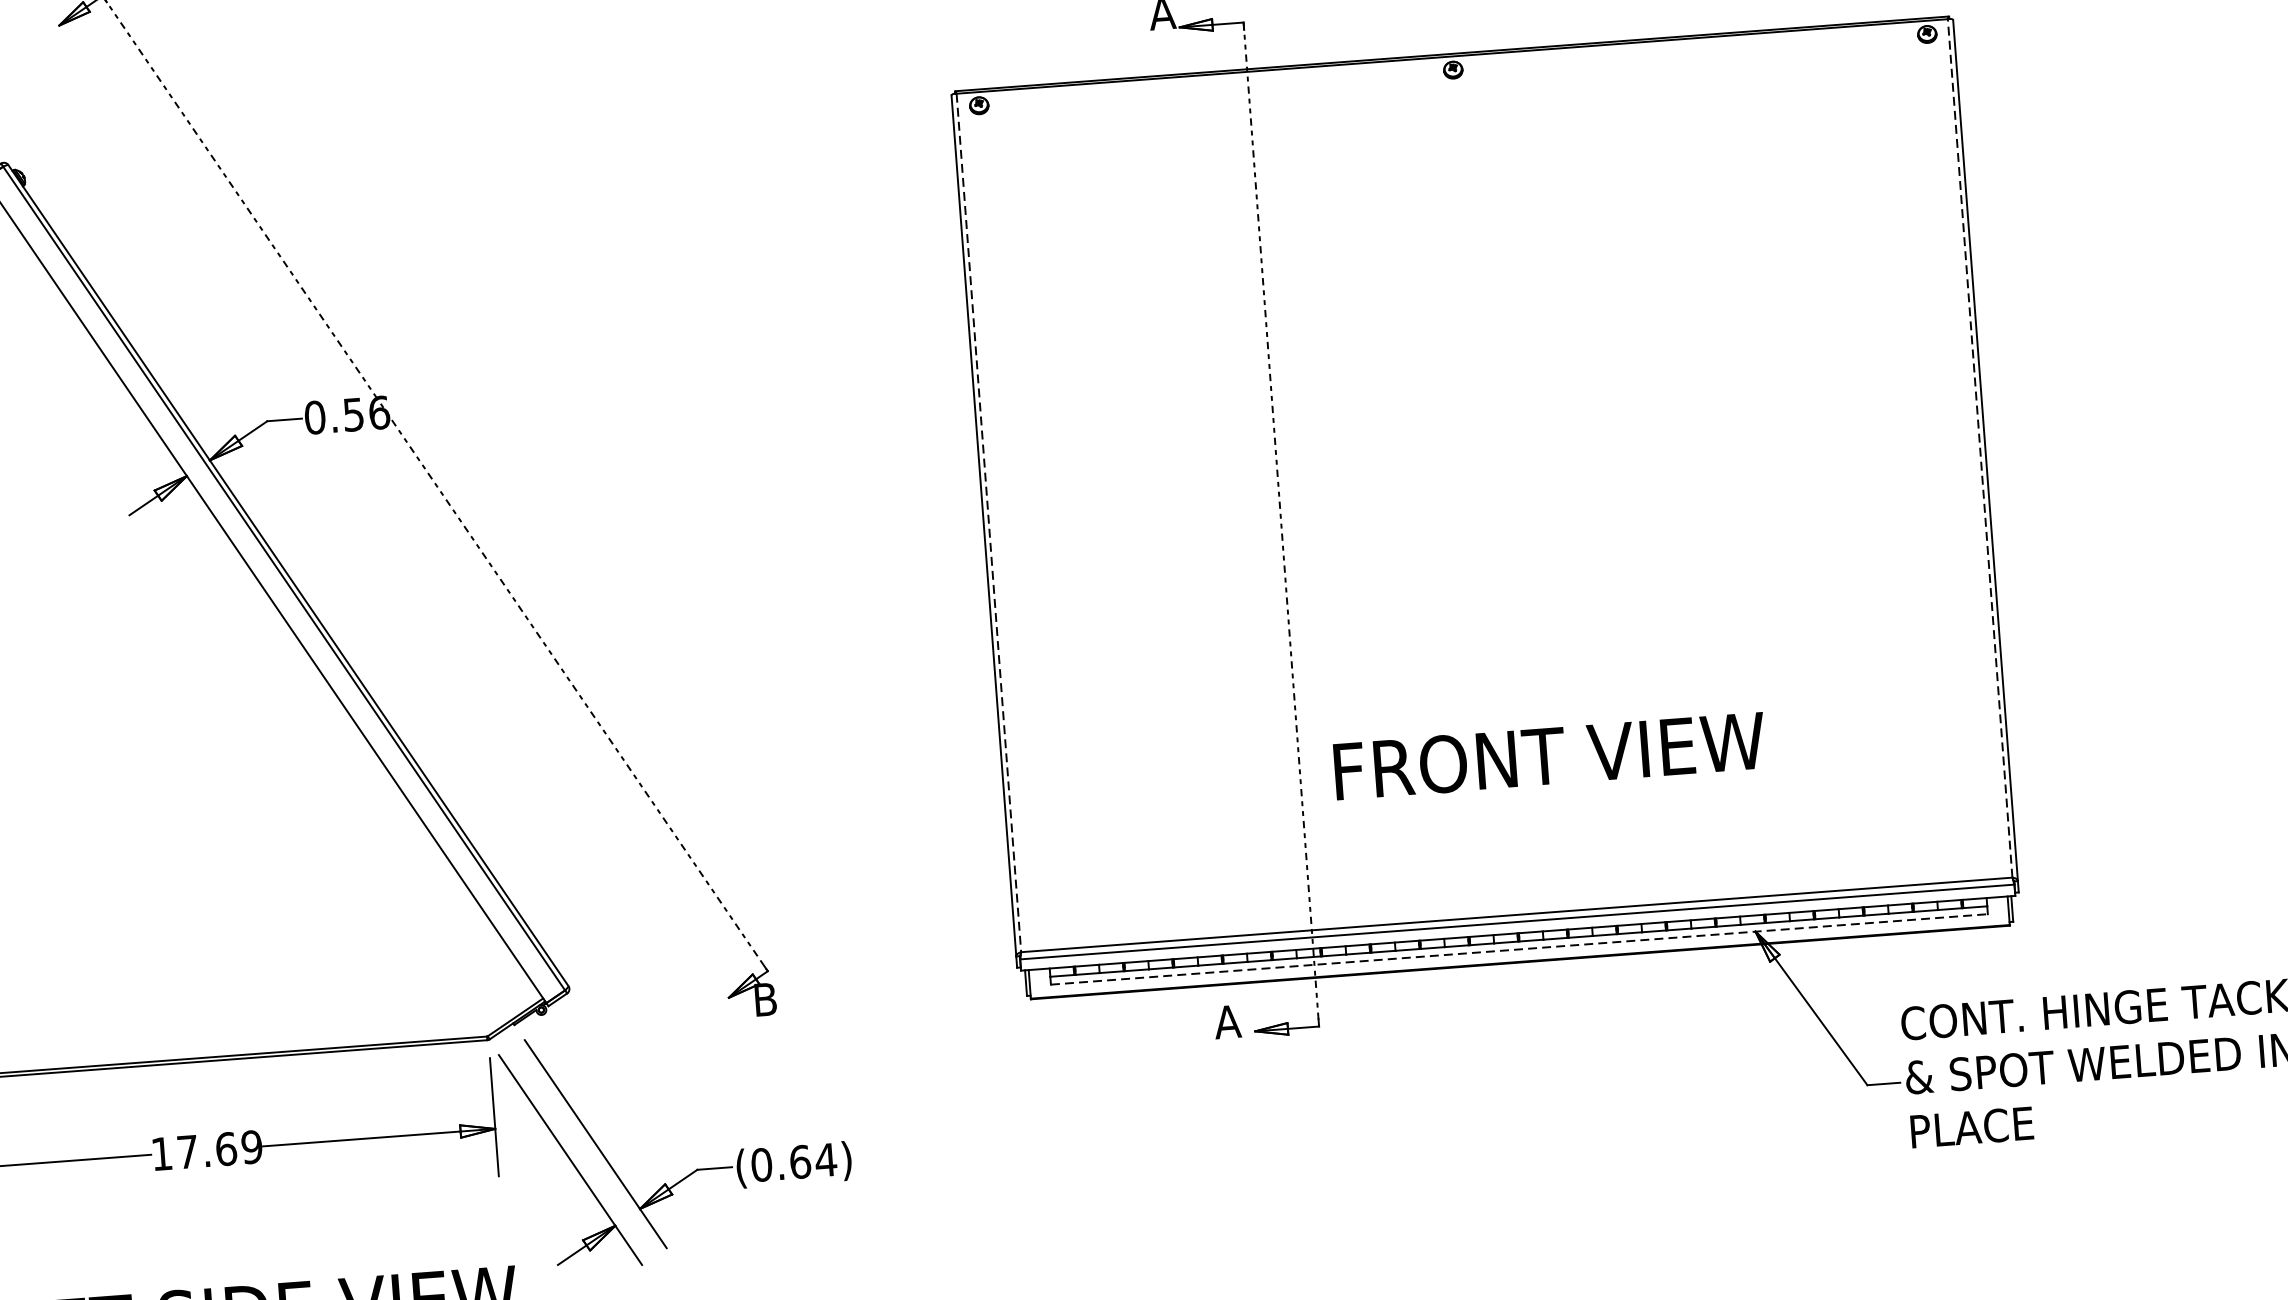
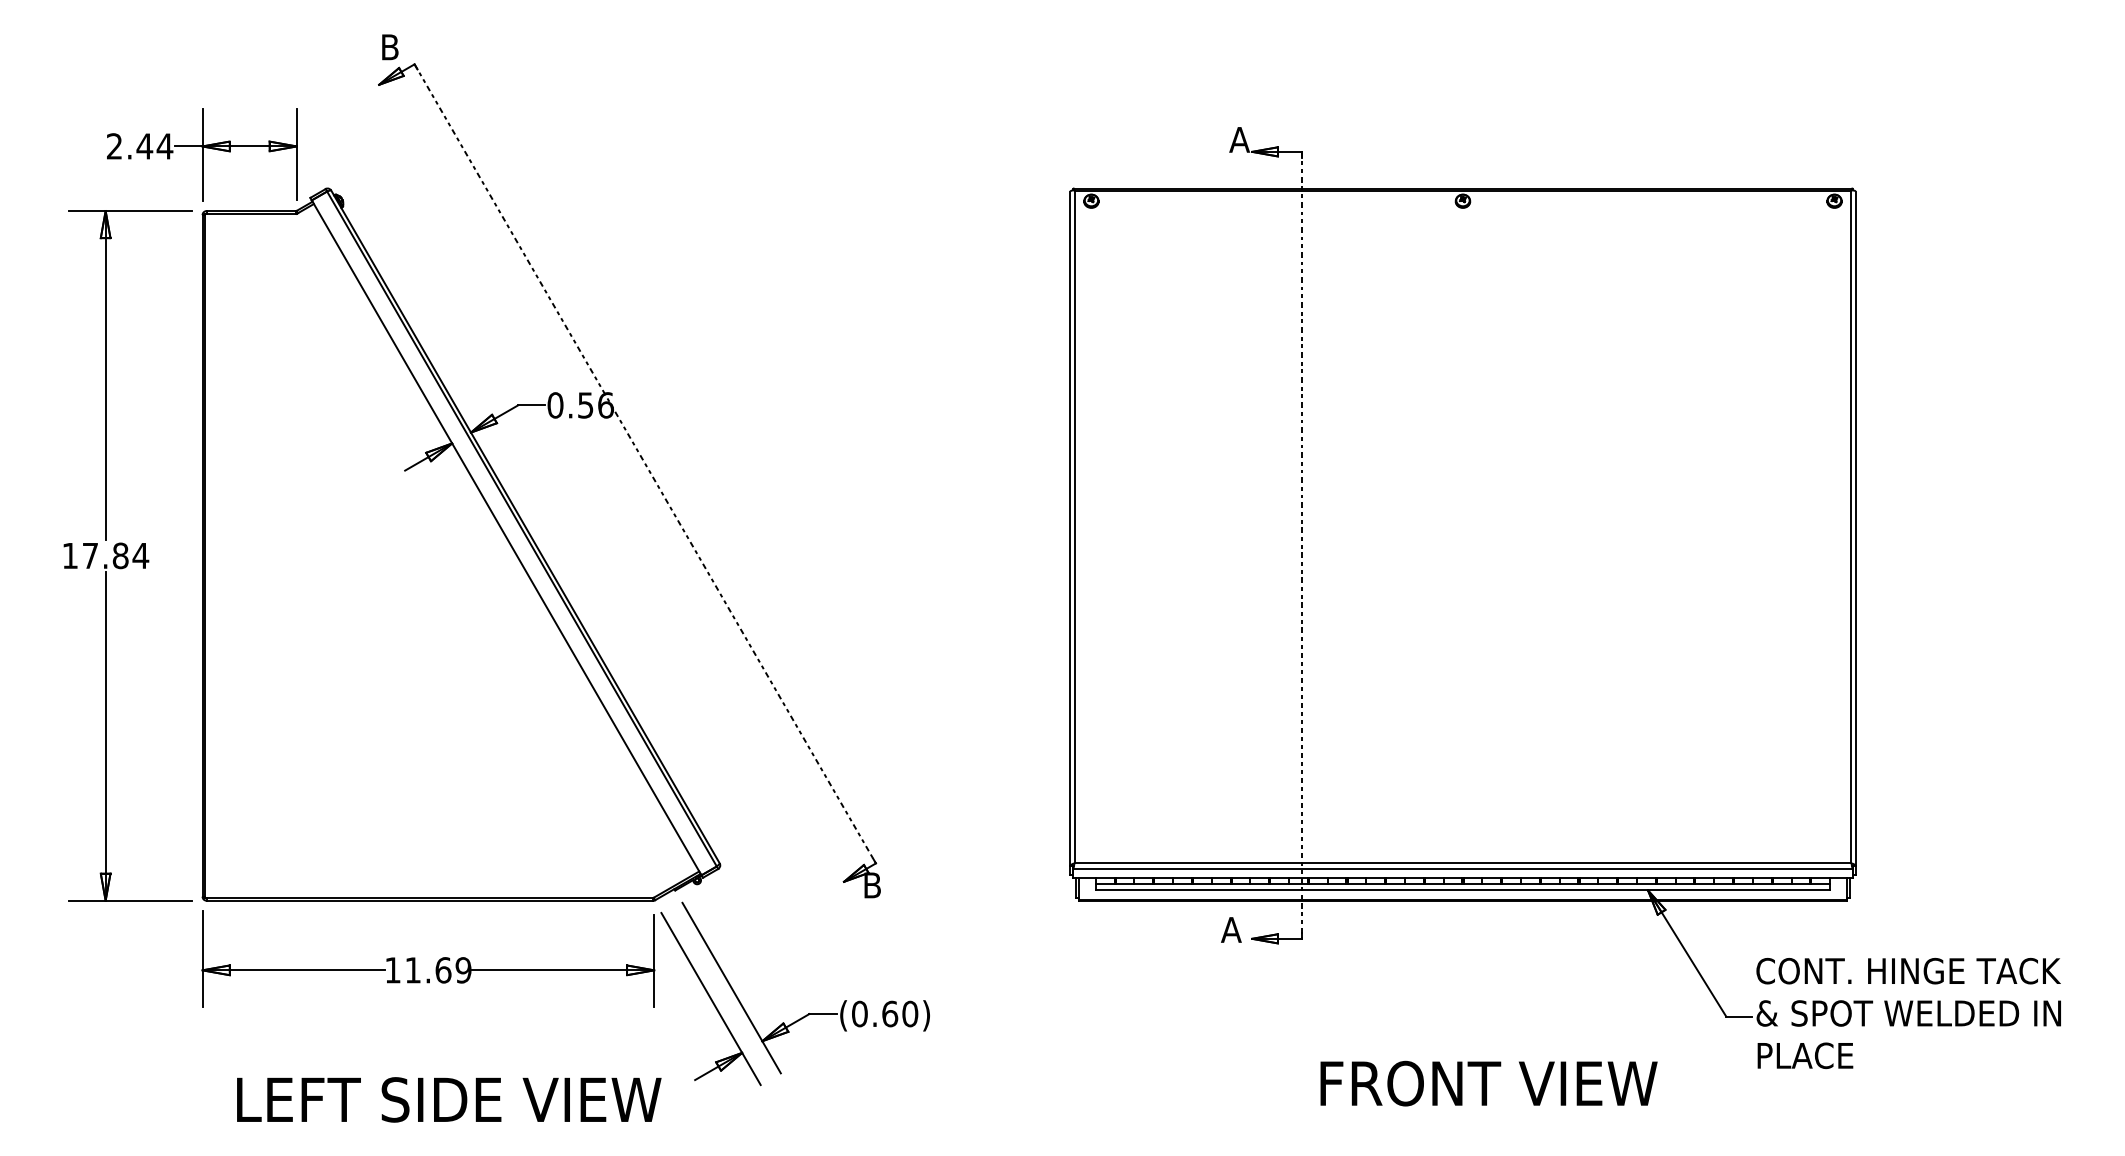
line: (1980, 447) -> (1851, 526), dashed -> solid
line: (988, 523) -> (1074, 527), dashed -> solid
text: (1549, 756) -> (1488, 1083), moved
line: (1520, 949) -> (1463, 890), dashed -> solid
text: (186, 1152) -> (412, 970), 17.69 -> 11.69
text: (825, 1159) -> (909, 1013), (0.64) -> (0.60)

